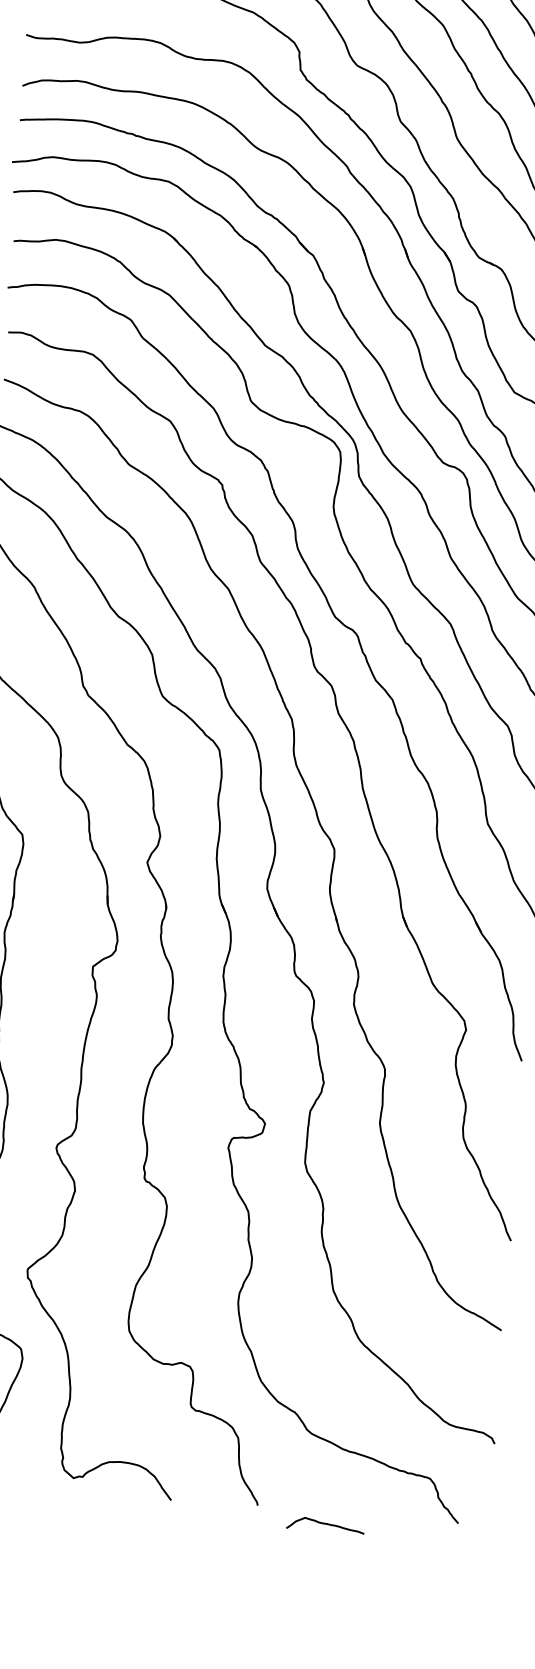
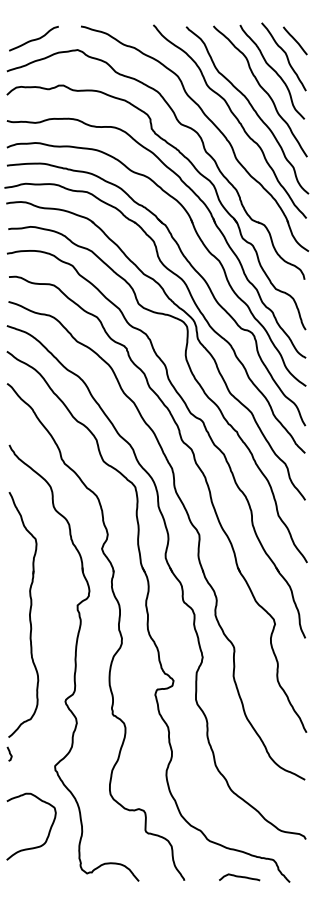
curve: (325, 1525) -> (239, 877), moved

